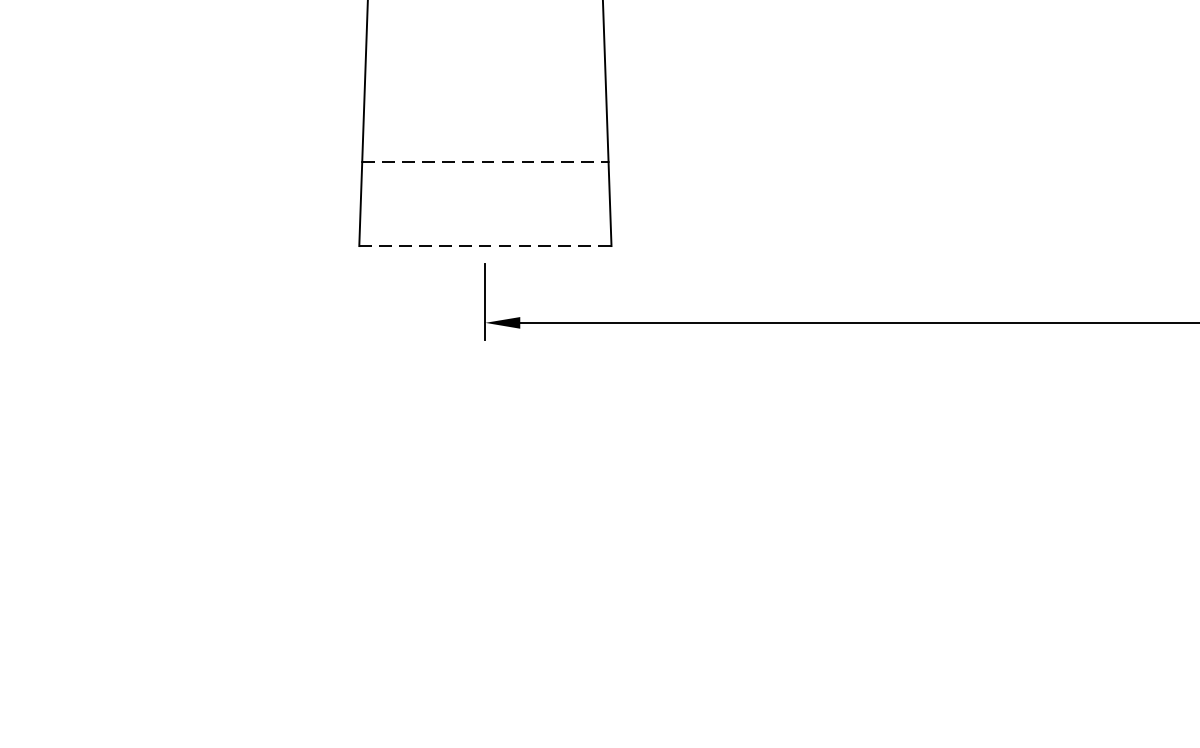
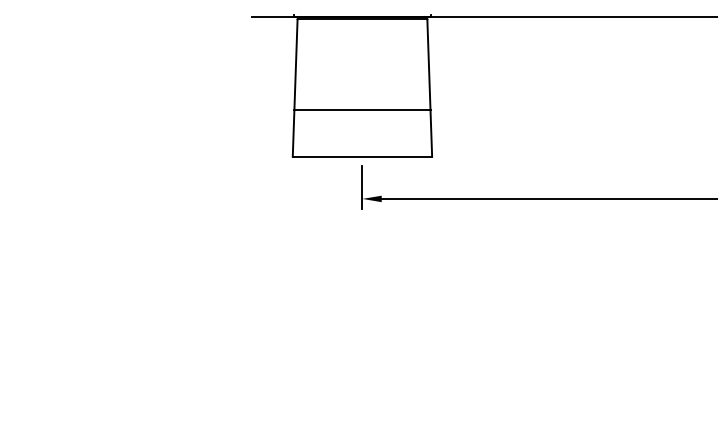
line: (485, 162) -> (362, 110), dashed -> solid
line: (485, 246) -> (362, 156), dashed -> solid

